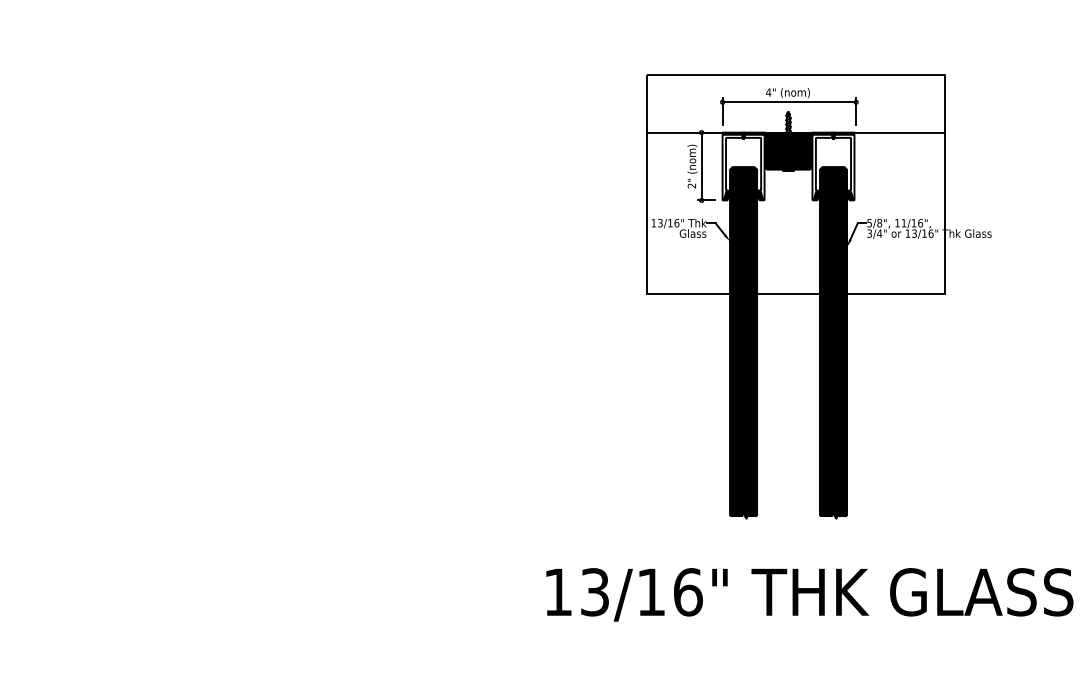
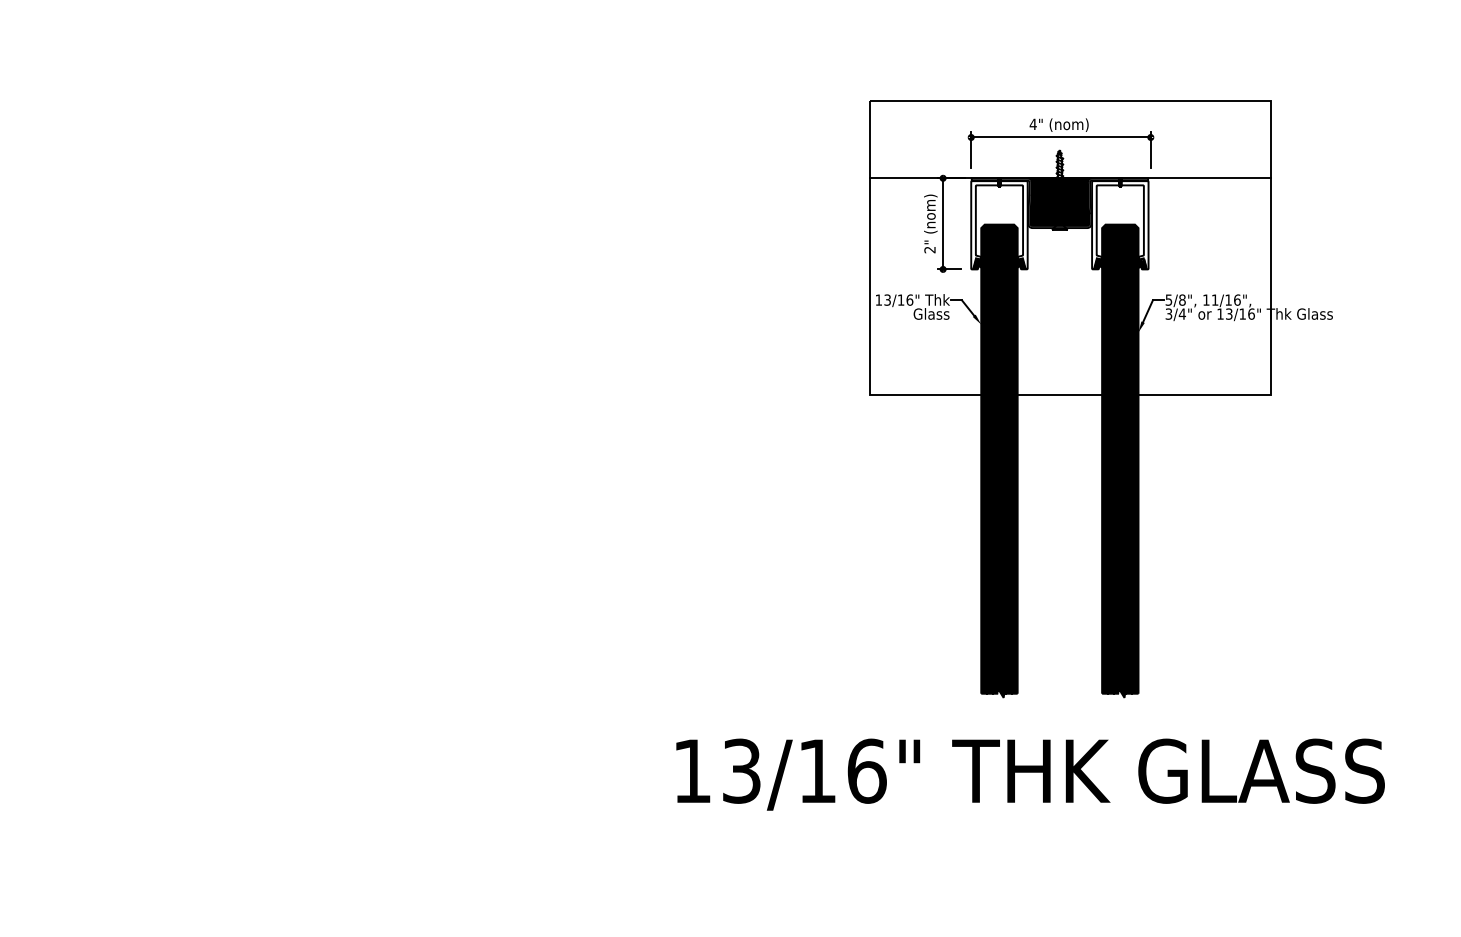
text: (809, 594) -> (1030, 774), moved

